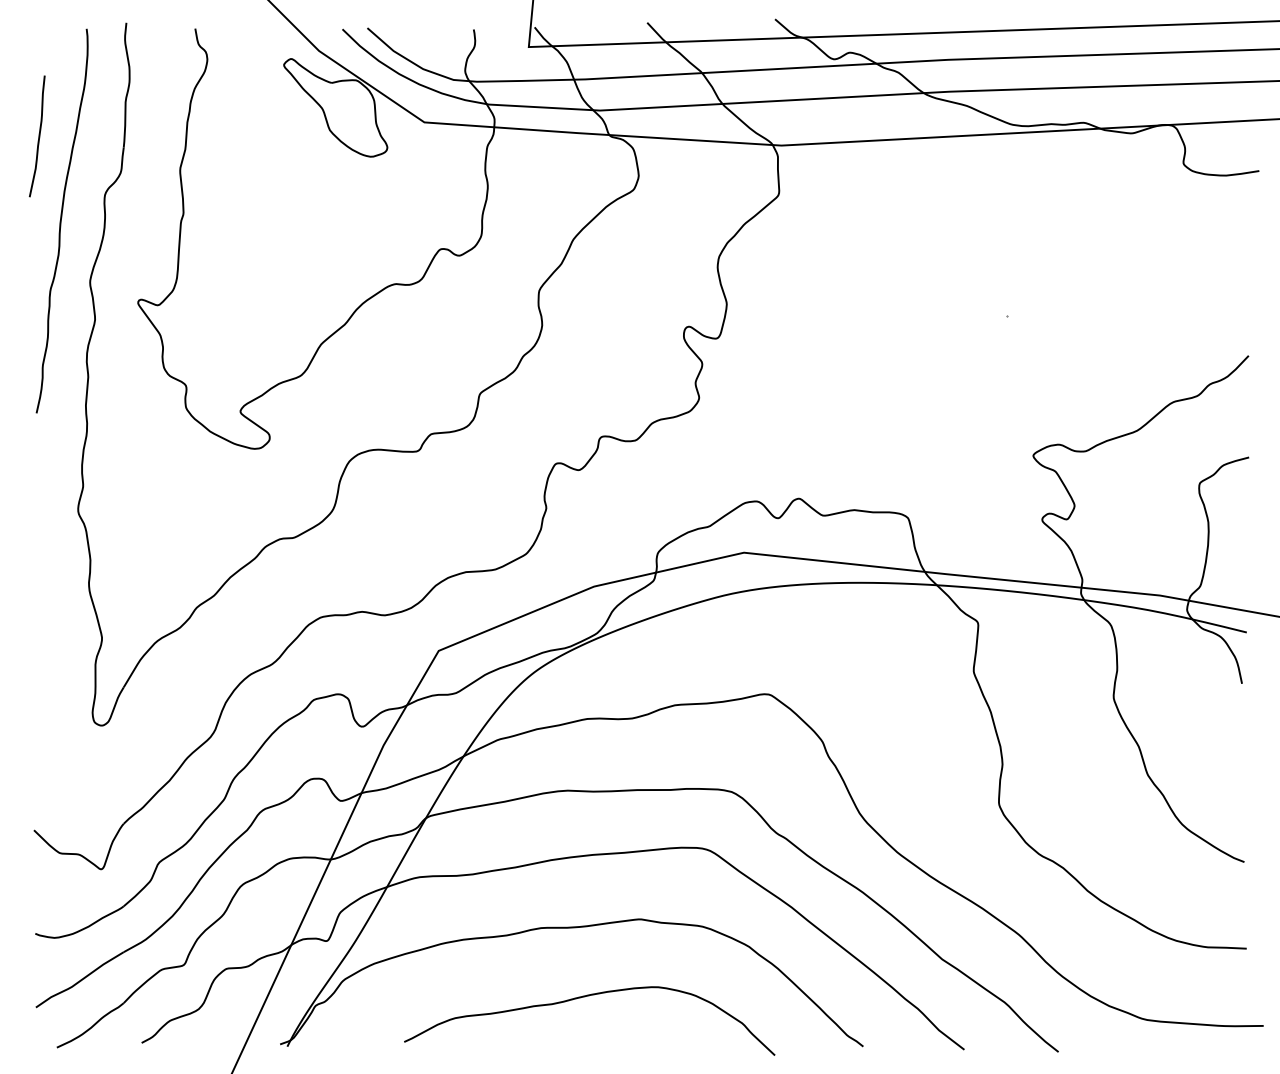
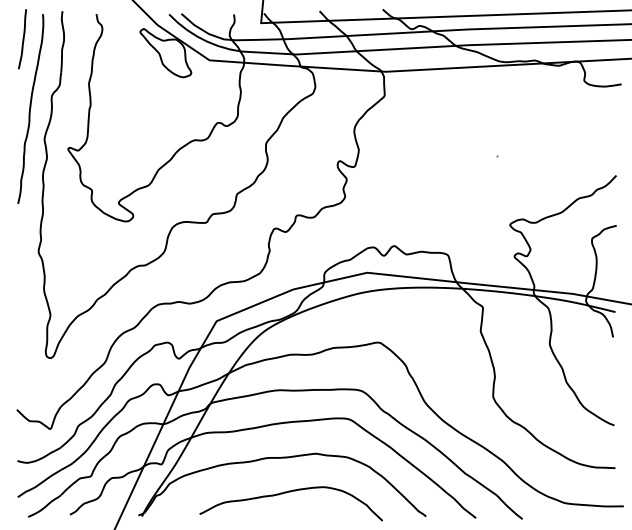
curve: (37, 136) -> (22, 39), moved

